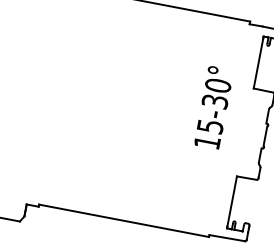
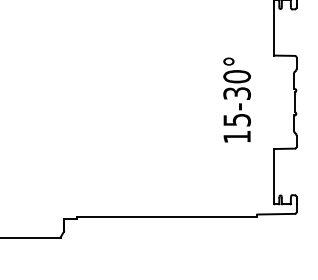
text: (213, 107) -> (236, 99), moved

